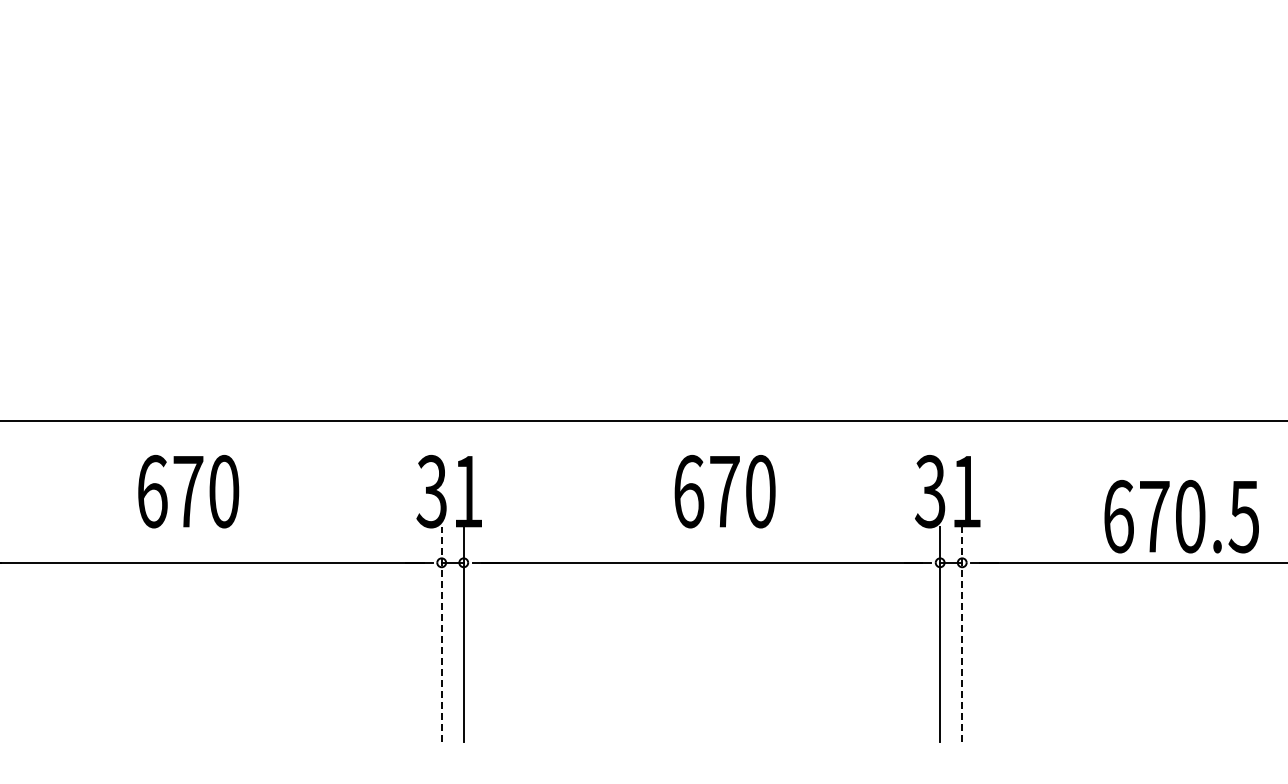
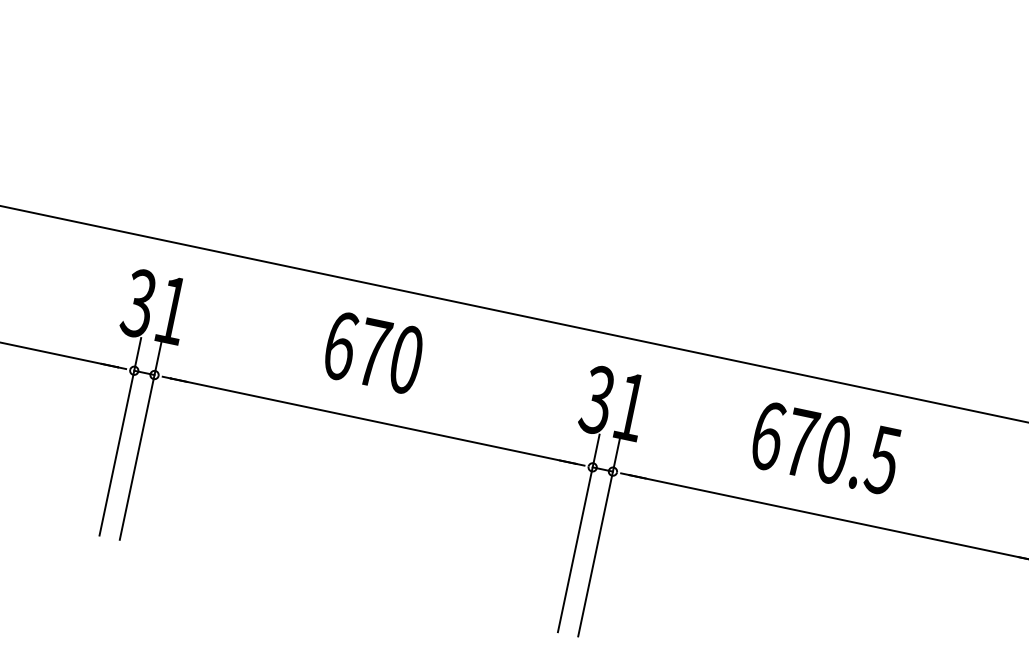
text: (724, 491) -> (373, 352), moved
text: (1181, 516) -> (825, 447), moved
line: (441, 634) -> (120, 436), dashed -> solid
line: (962, 634) -> (599, 537), dashed -> solid

